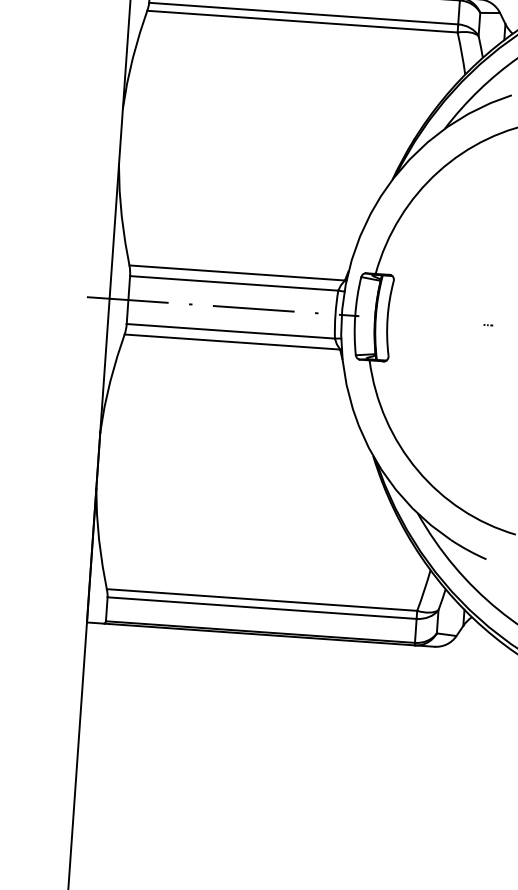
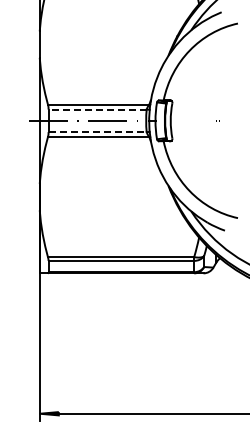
line: (233, 283) -> (97, 109), solid -> dashed
line: (232, 332) -> (98, 132), solid -> dashed

